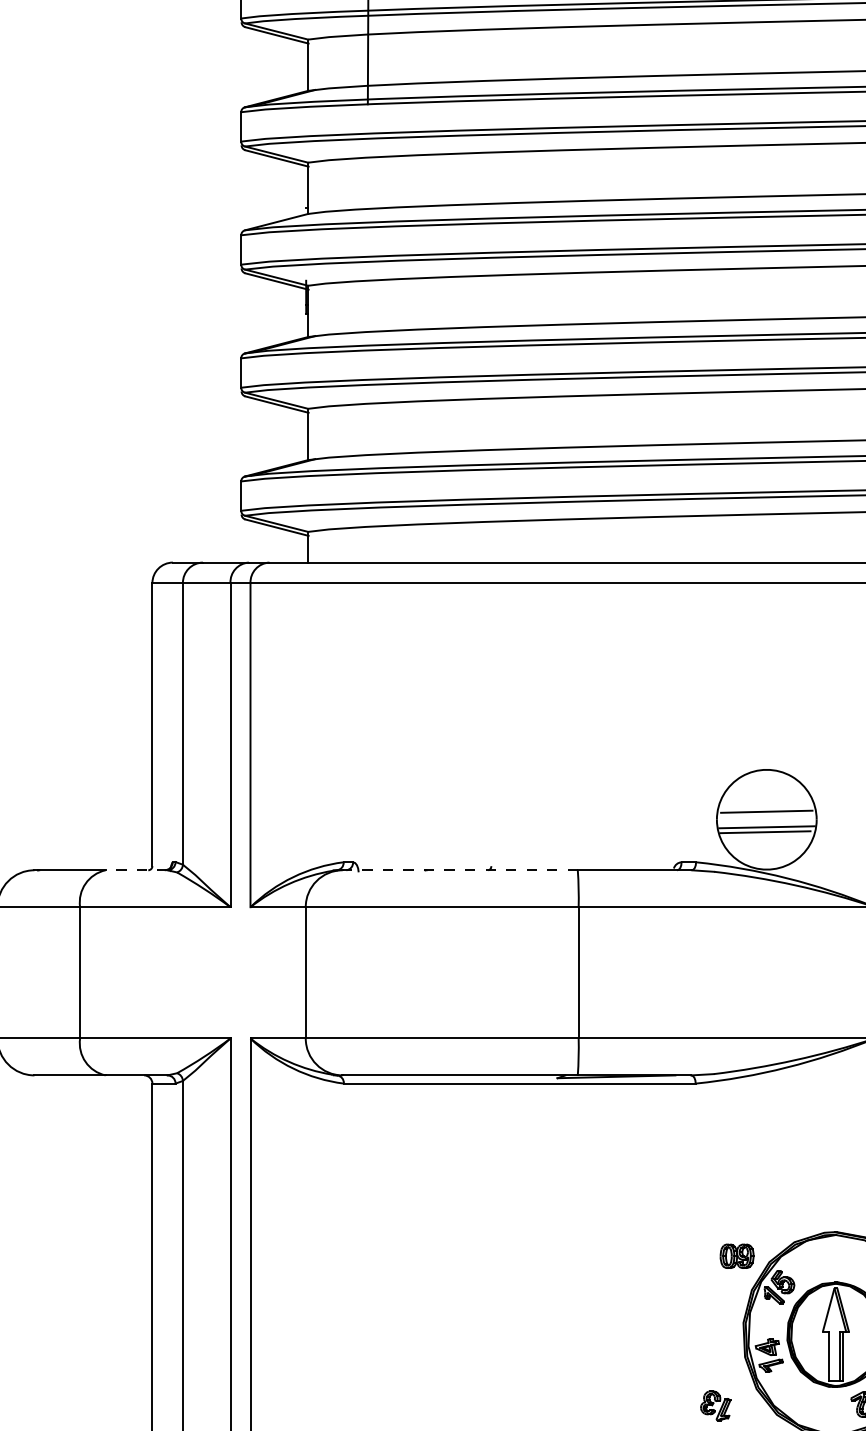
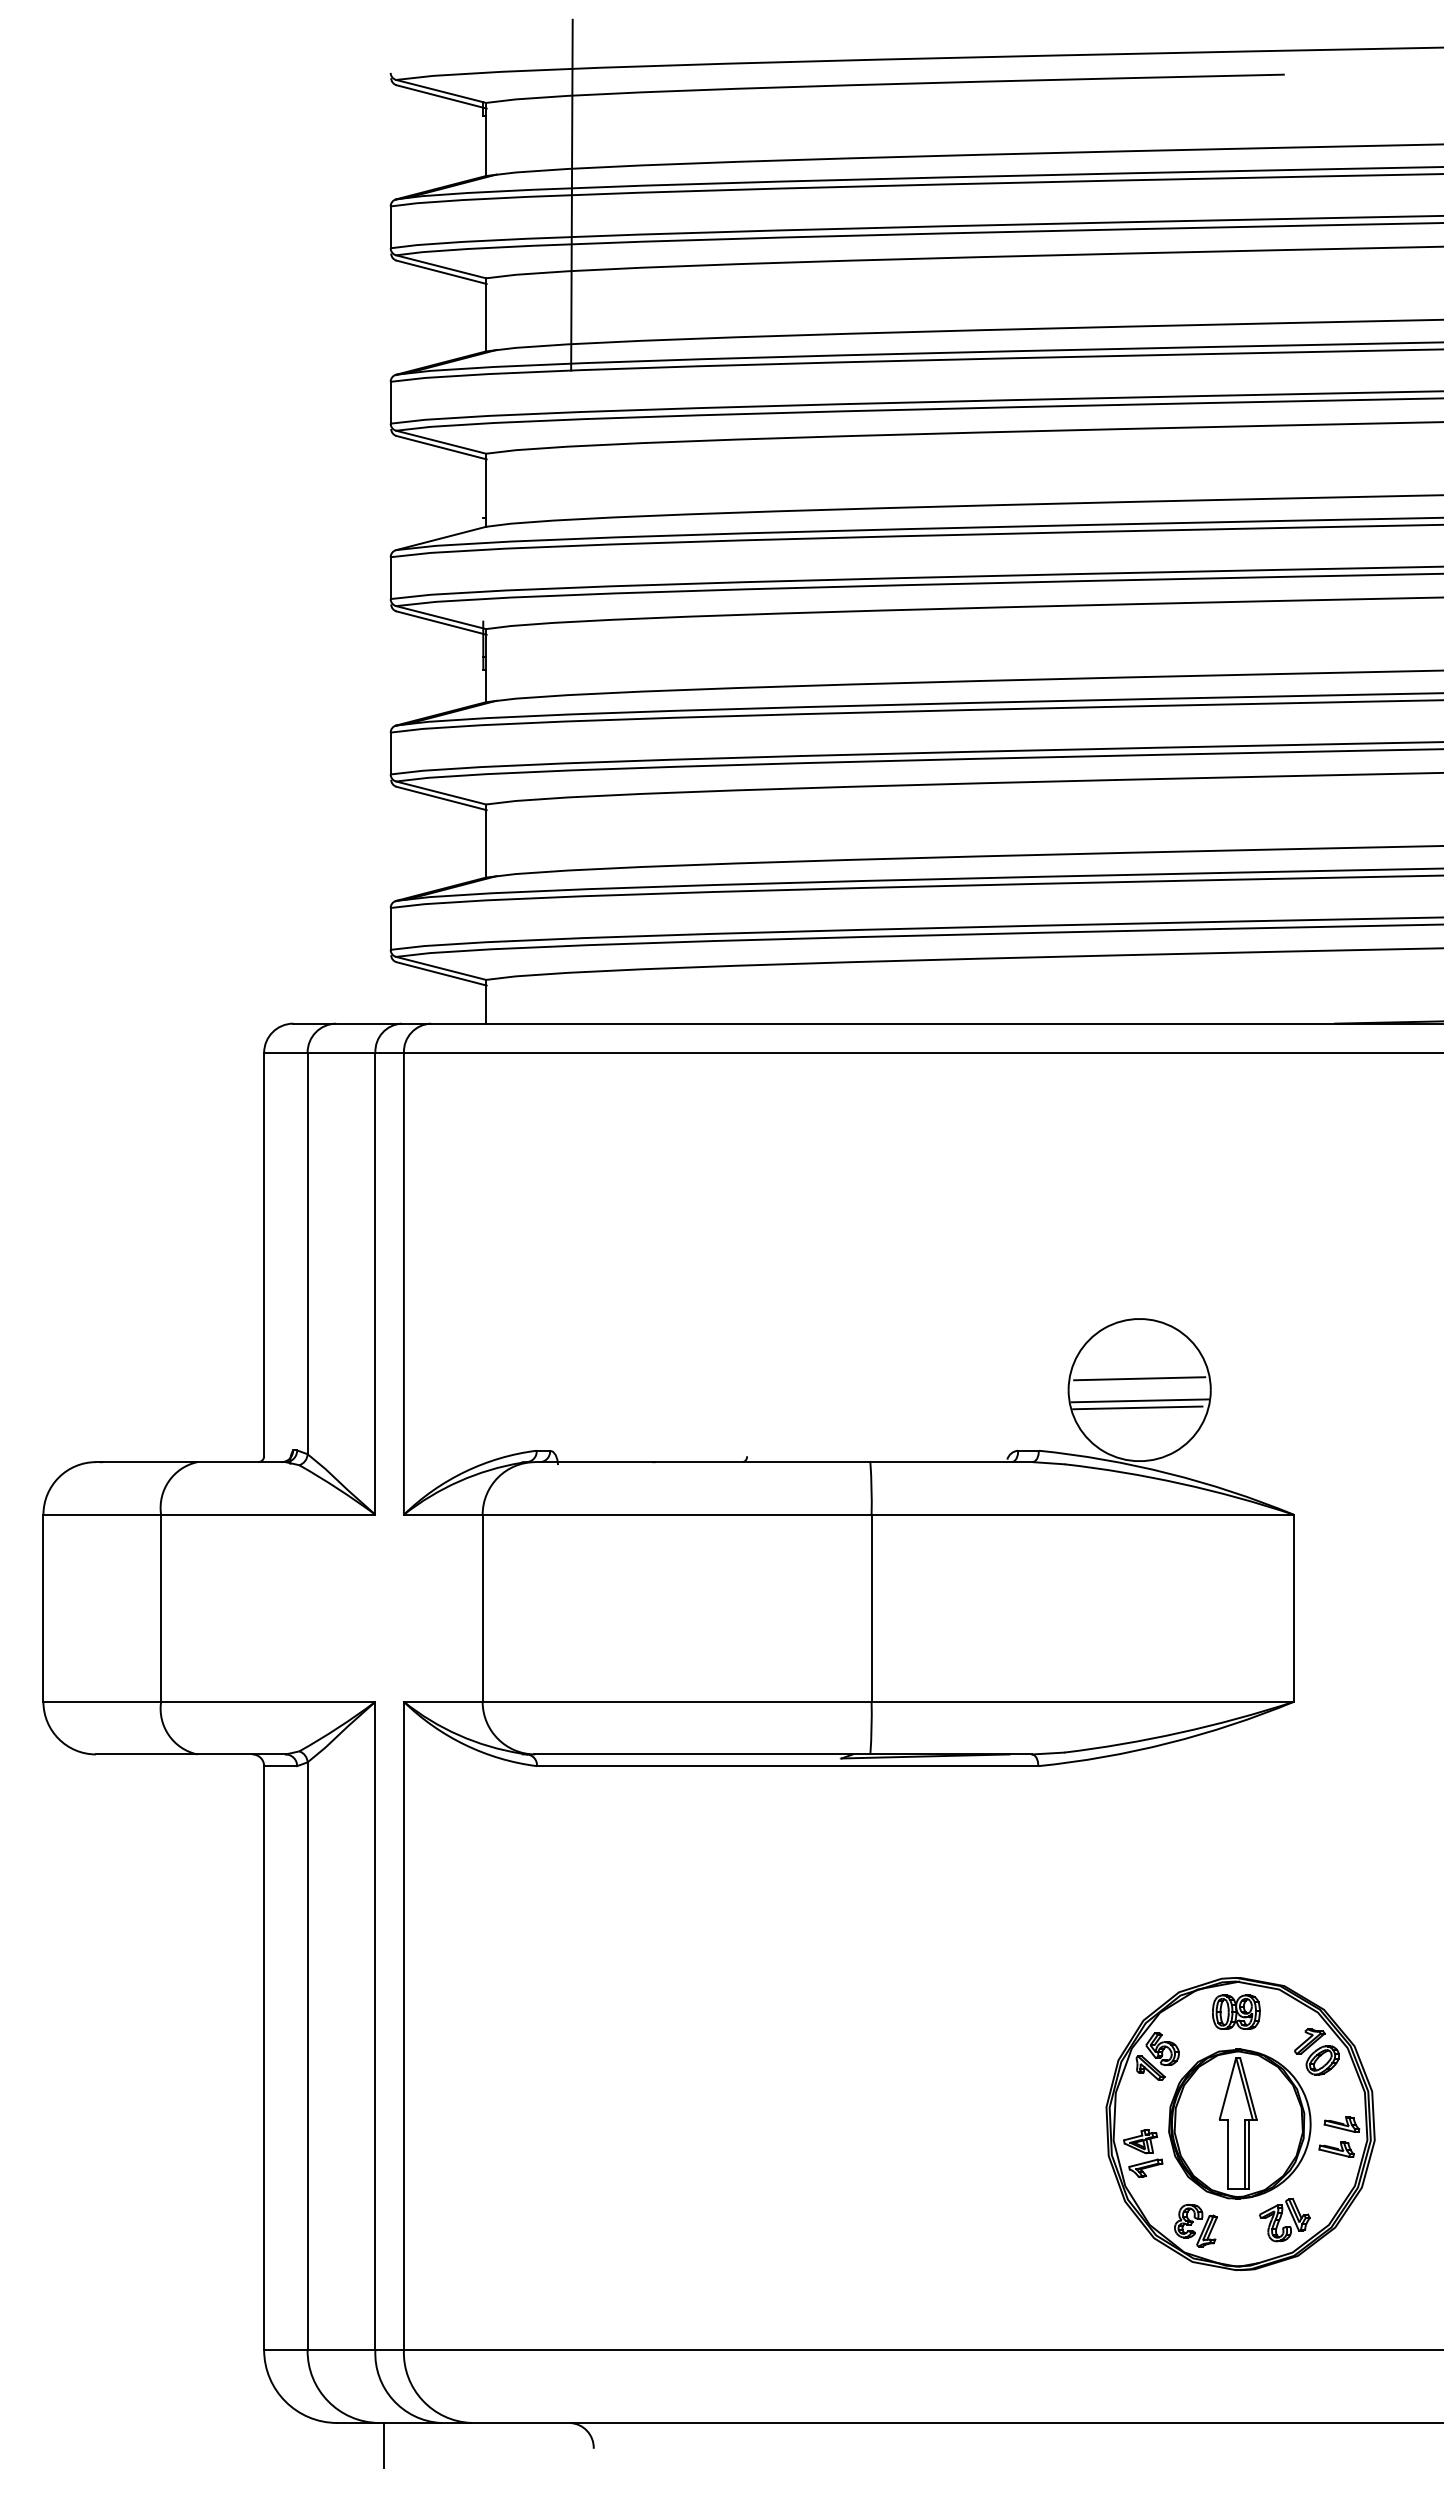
line: (136, 870) -> (241, 1462), dashed -> solid
line: (460, 870) -> (702, 1462), dashed -> solid
part: (737, 1255) -> (1236, 2011), moved
part: (715, 1405) -> (1195, 2225), moved

